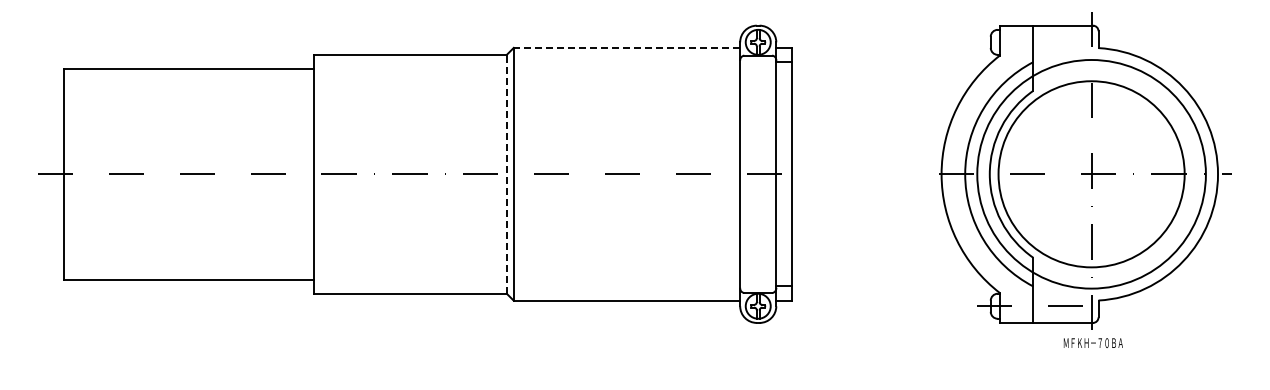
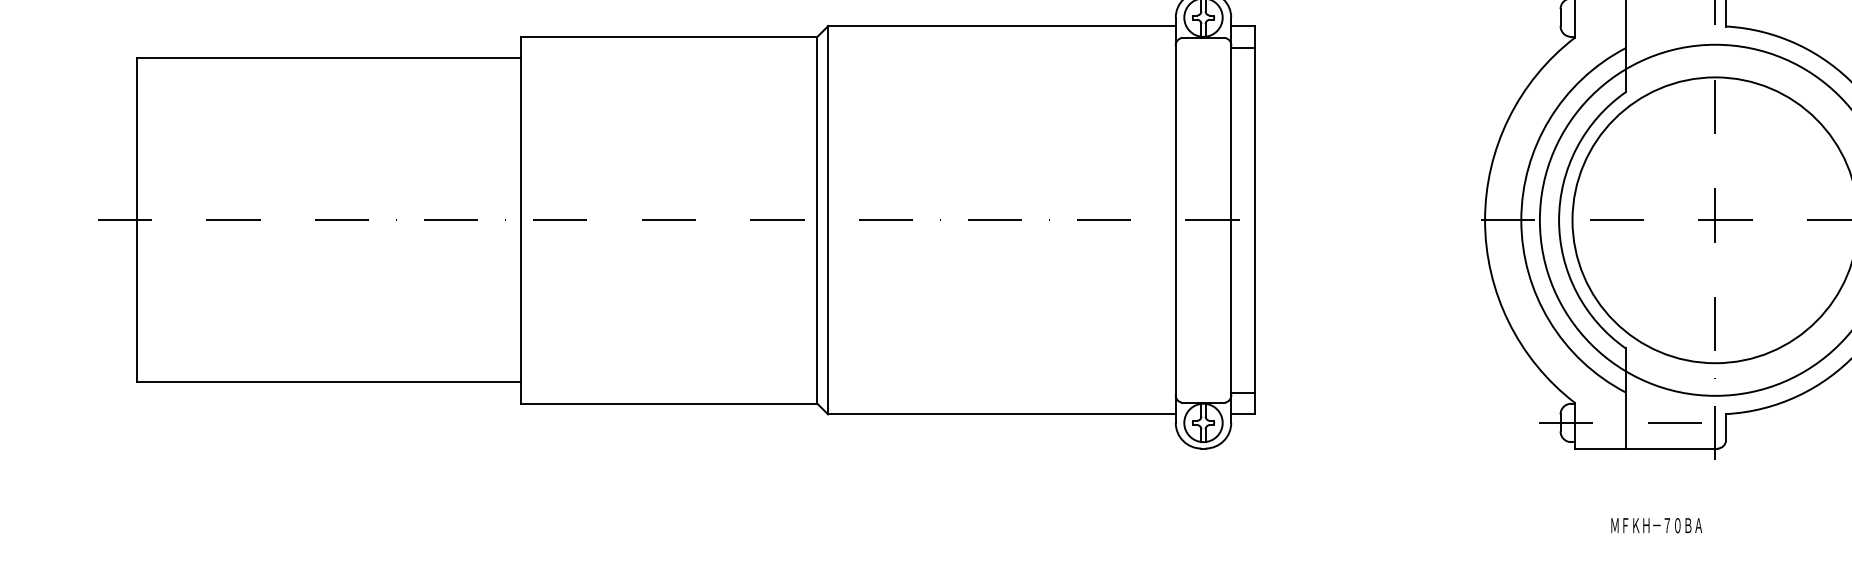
line: (626, 47) -> (1001, 25), dashed -> solid
line: (506, 173) -> (816, 219), dashed -> solid
text: (1092, 342) -> (1655, 524), moved

